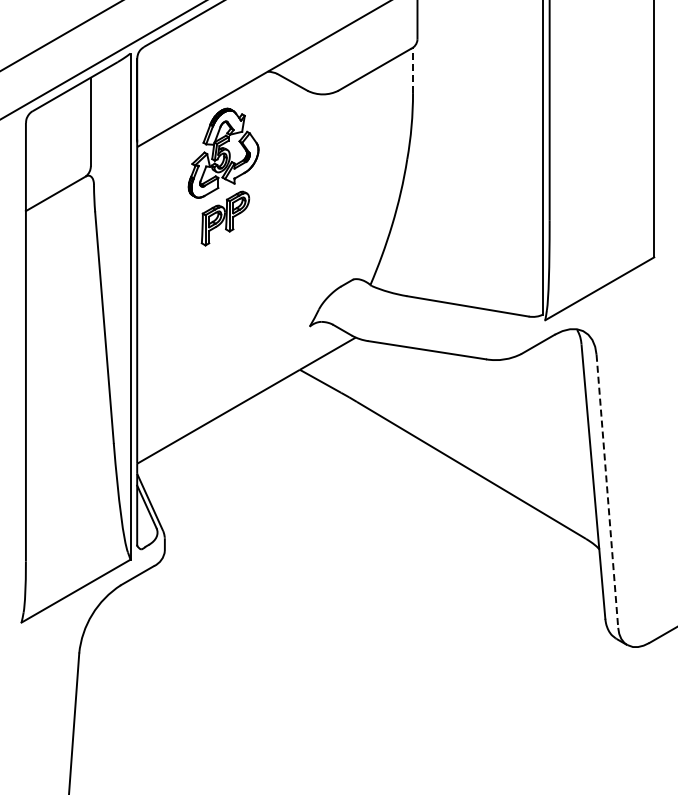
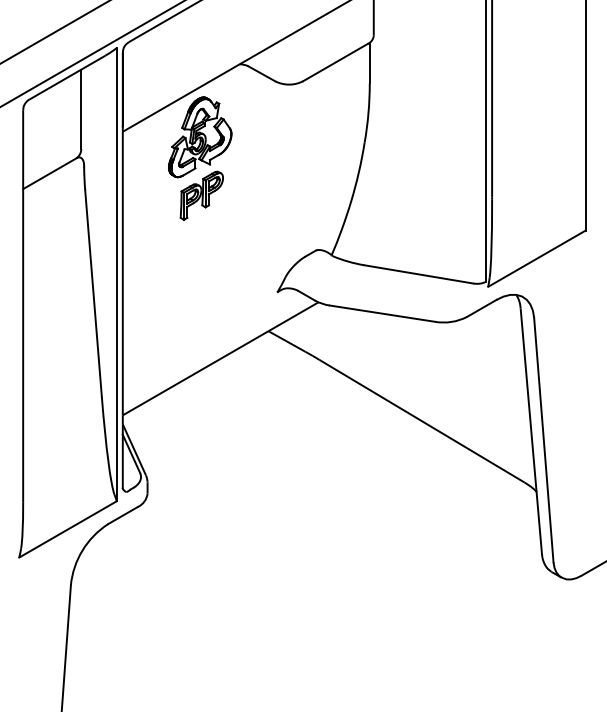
line: (413, 70) -> (370, 63), dashed -> solid
line: (607, 491) -> (543, 440), dashed -> solid

